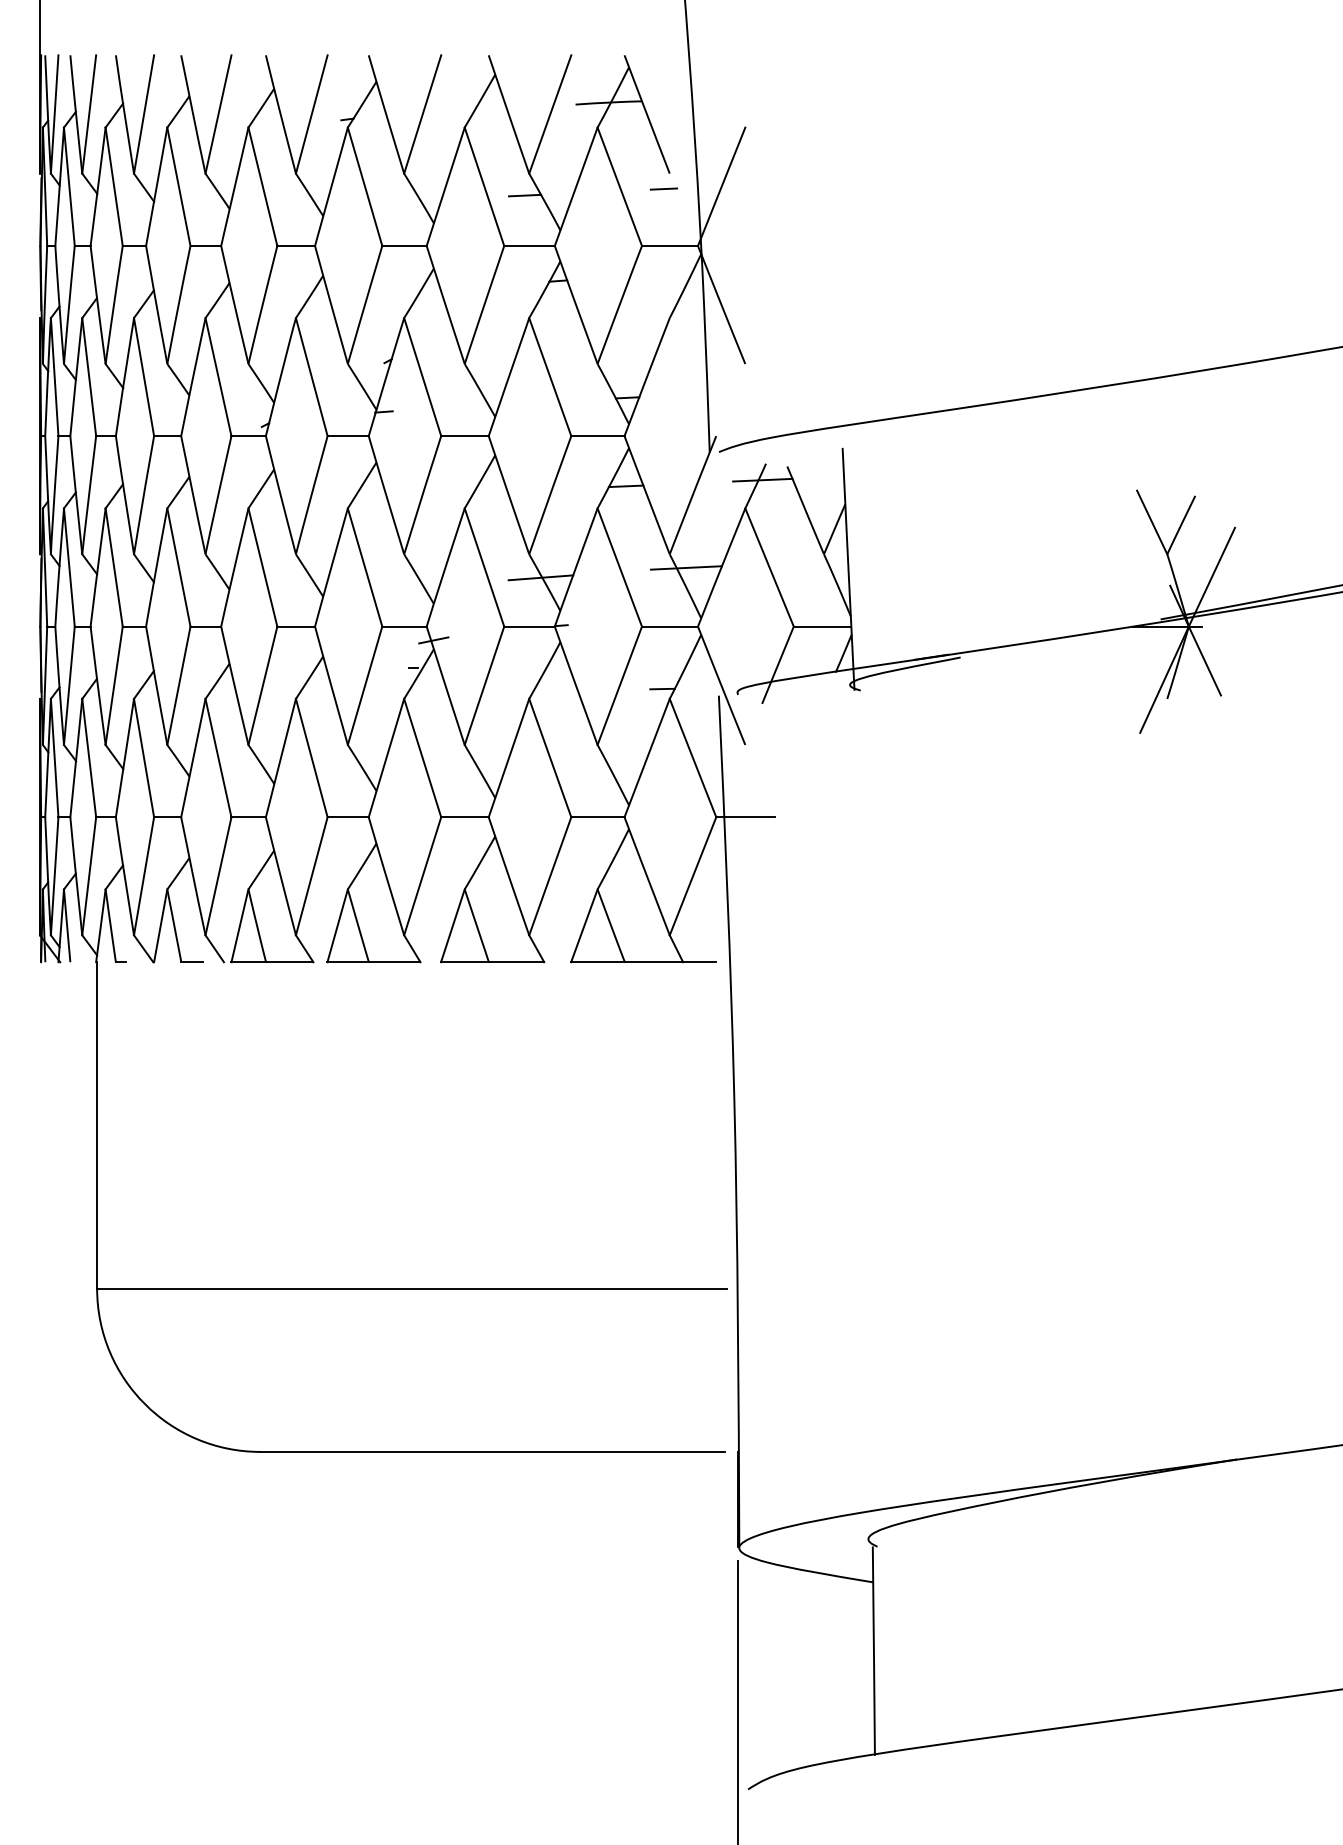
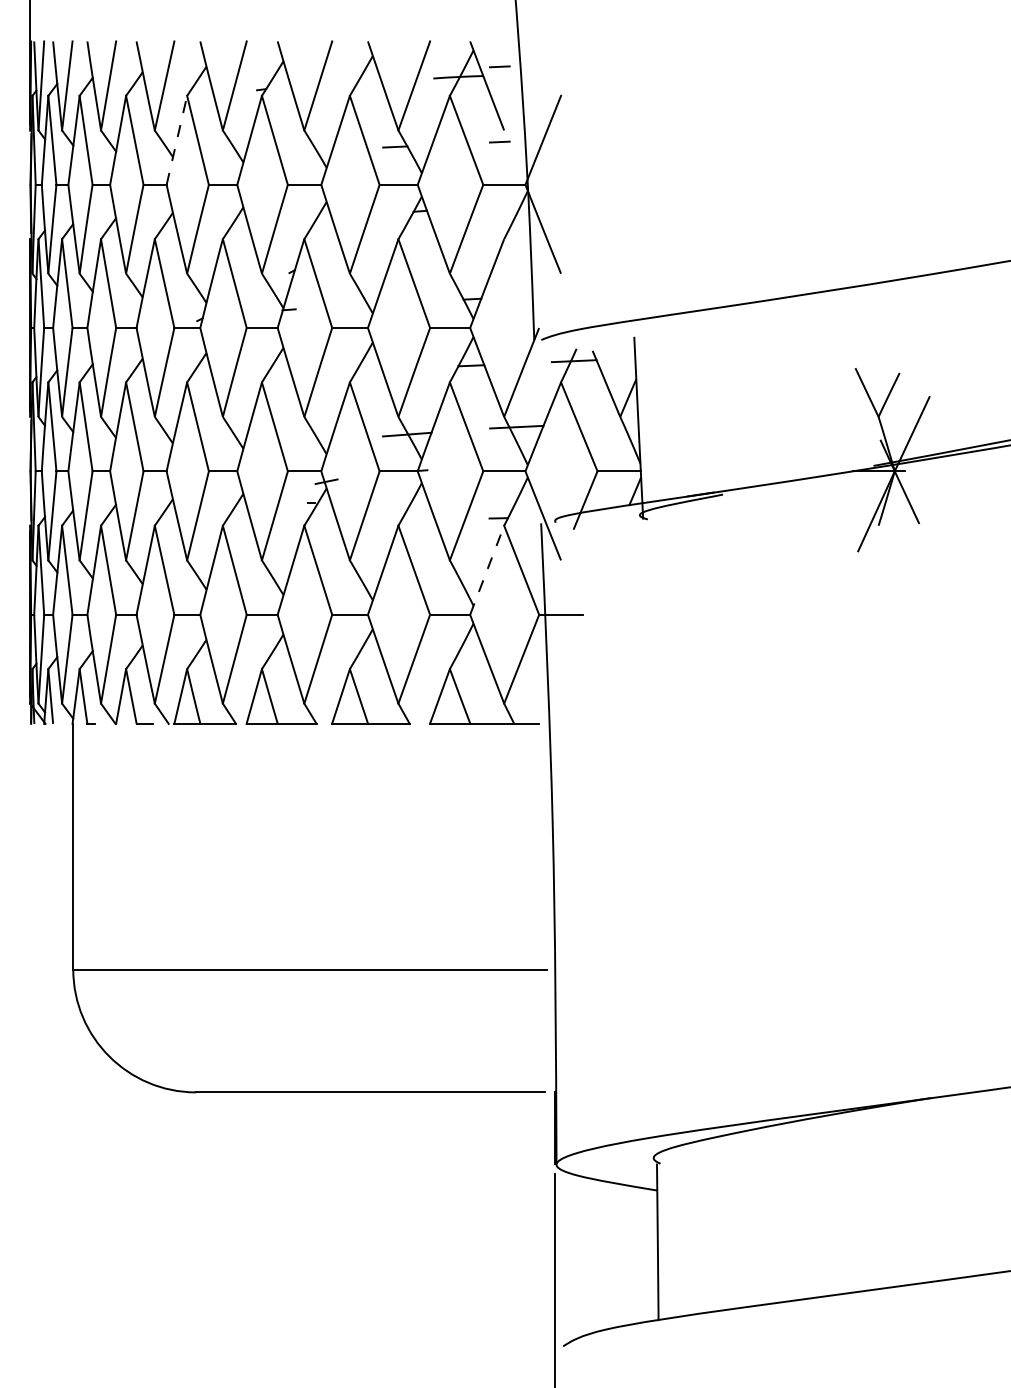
line: (663, 88) -> (499, 66), added
line: (234, 186) -> (176, 140), solid -> dashed
line: (647, 757) -> (487, 569), solid -> dashed

